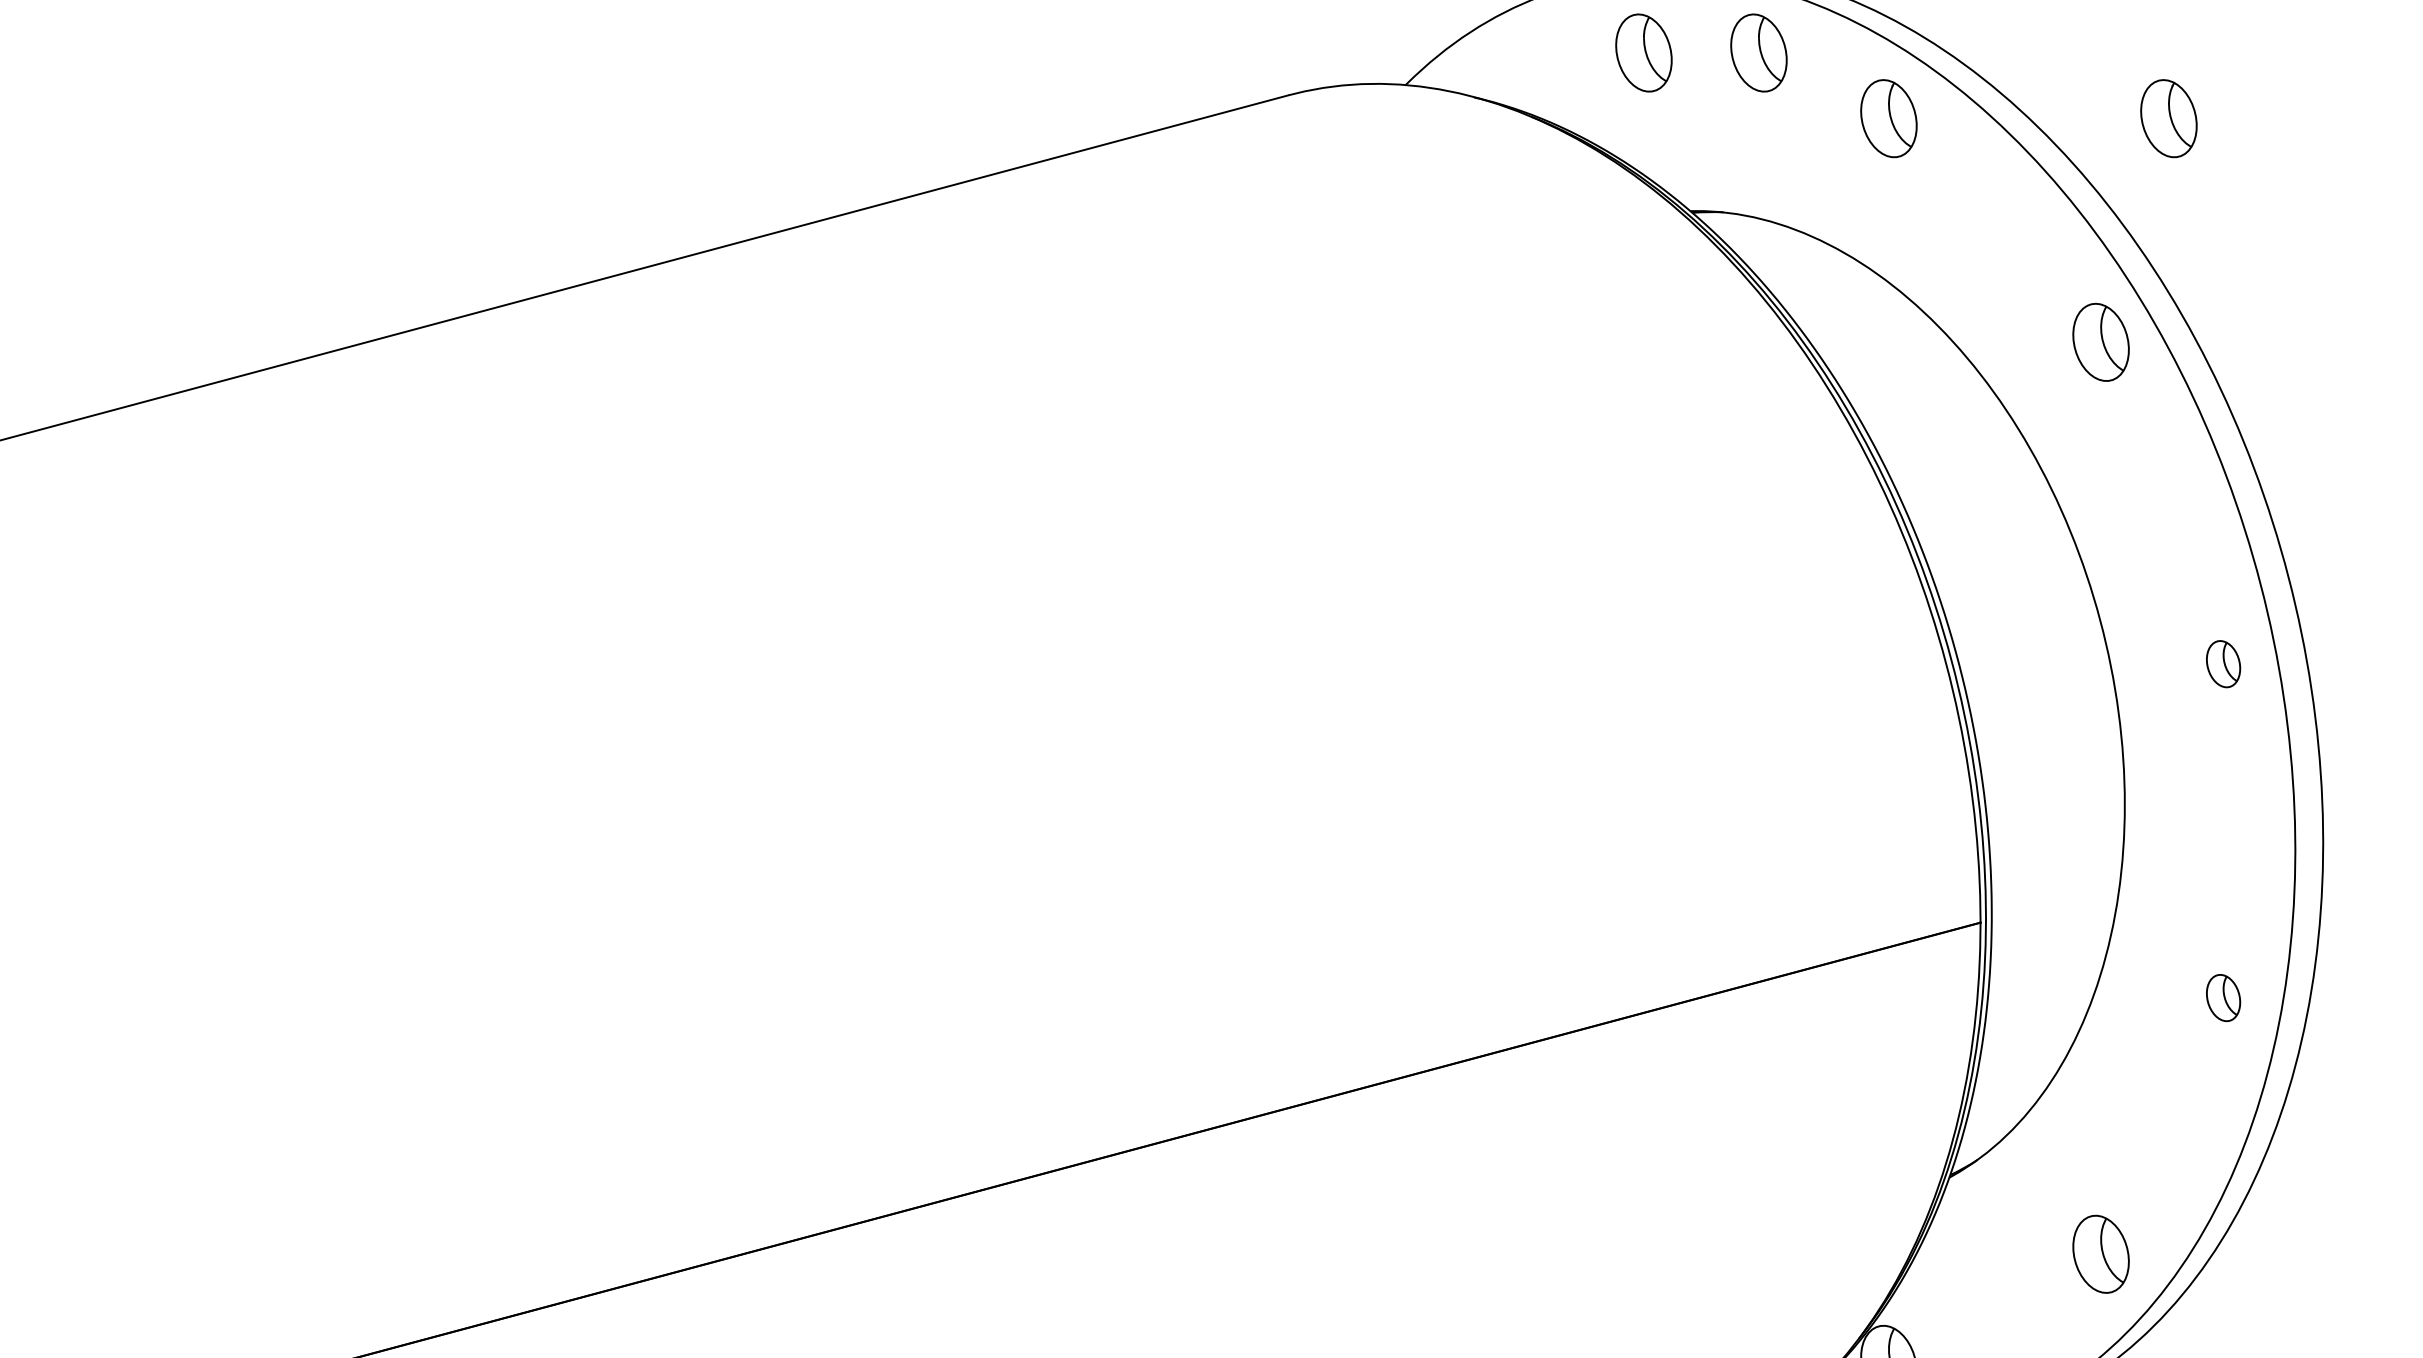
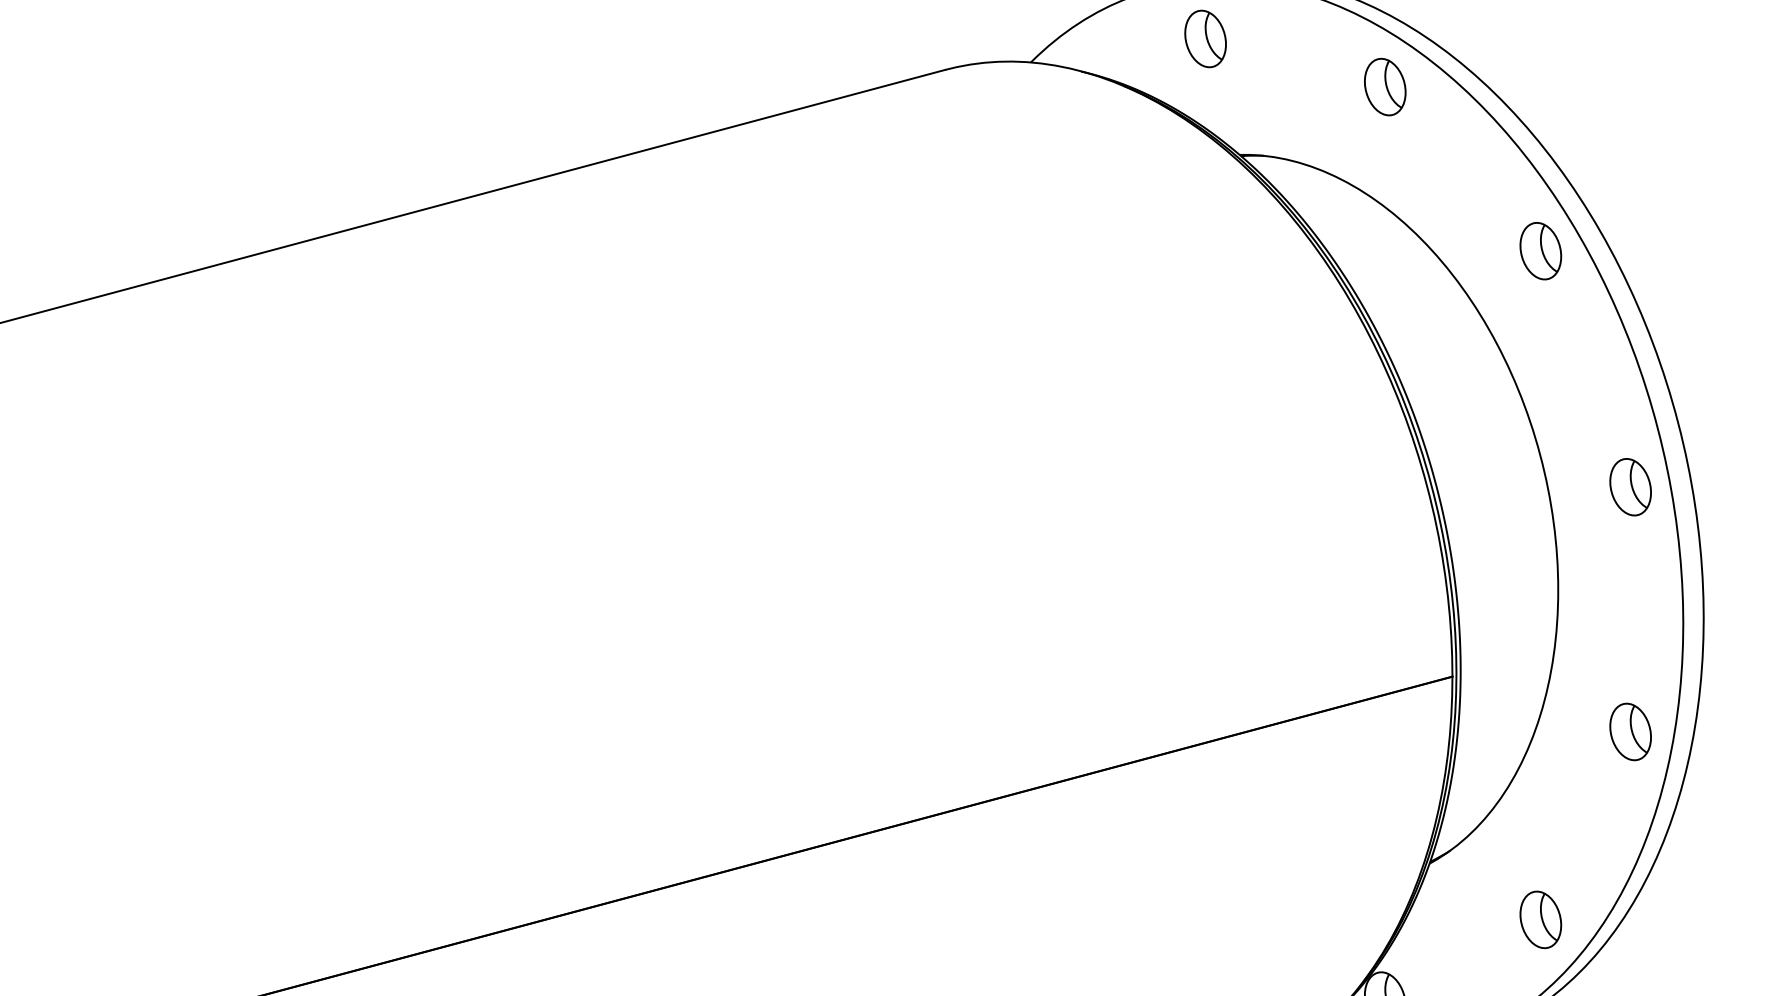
part: (1758, 52) -> (1289, 38), removed
part: (2168, 118) -> (1590, 86), removed
part: (2223, 663) -> (1630, 486), size x1.67
part: (2223, 997) -> (1630, 731), size x1.67

